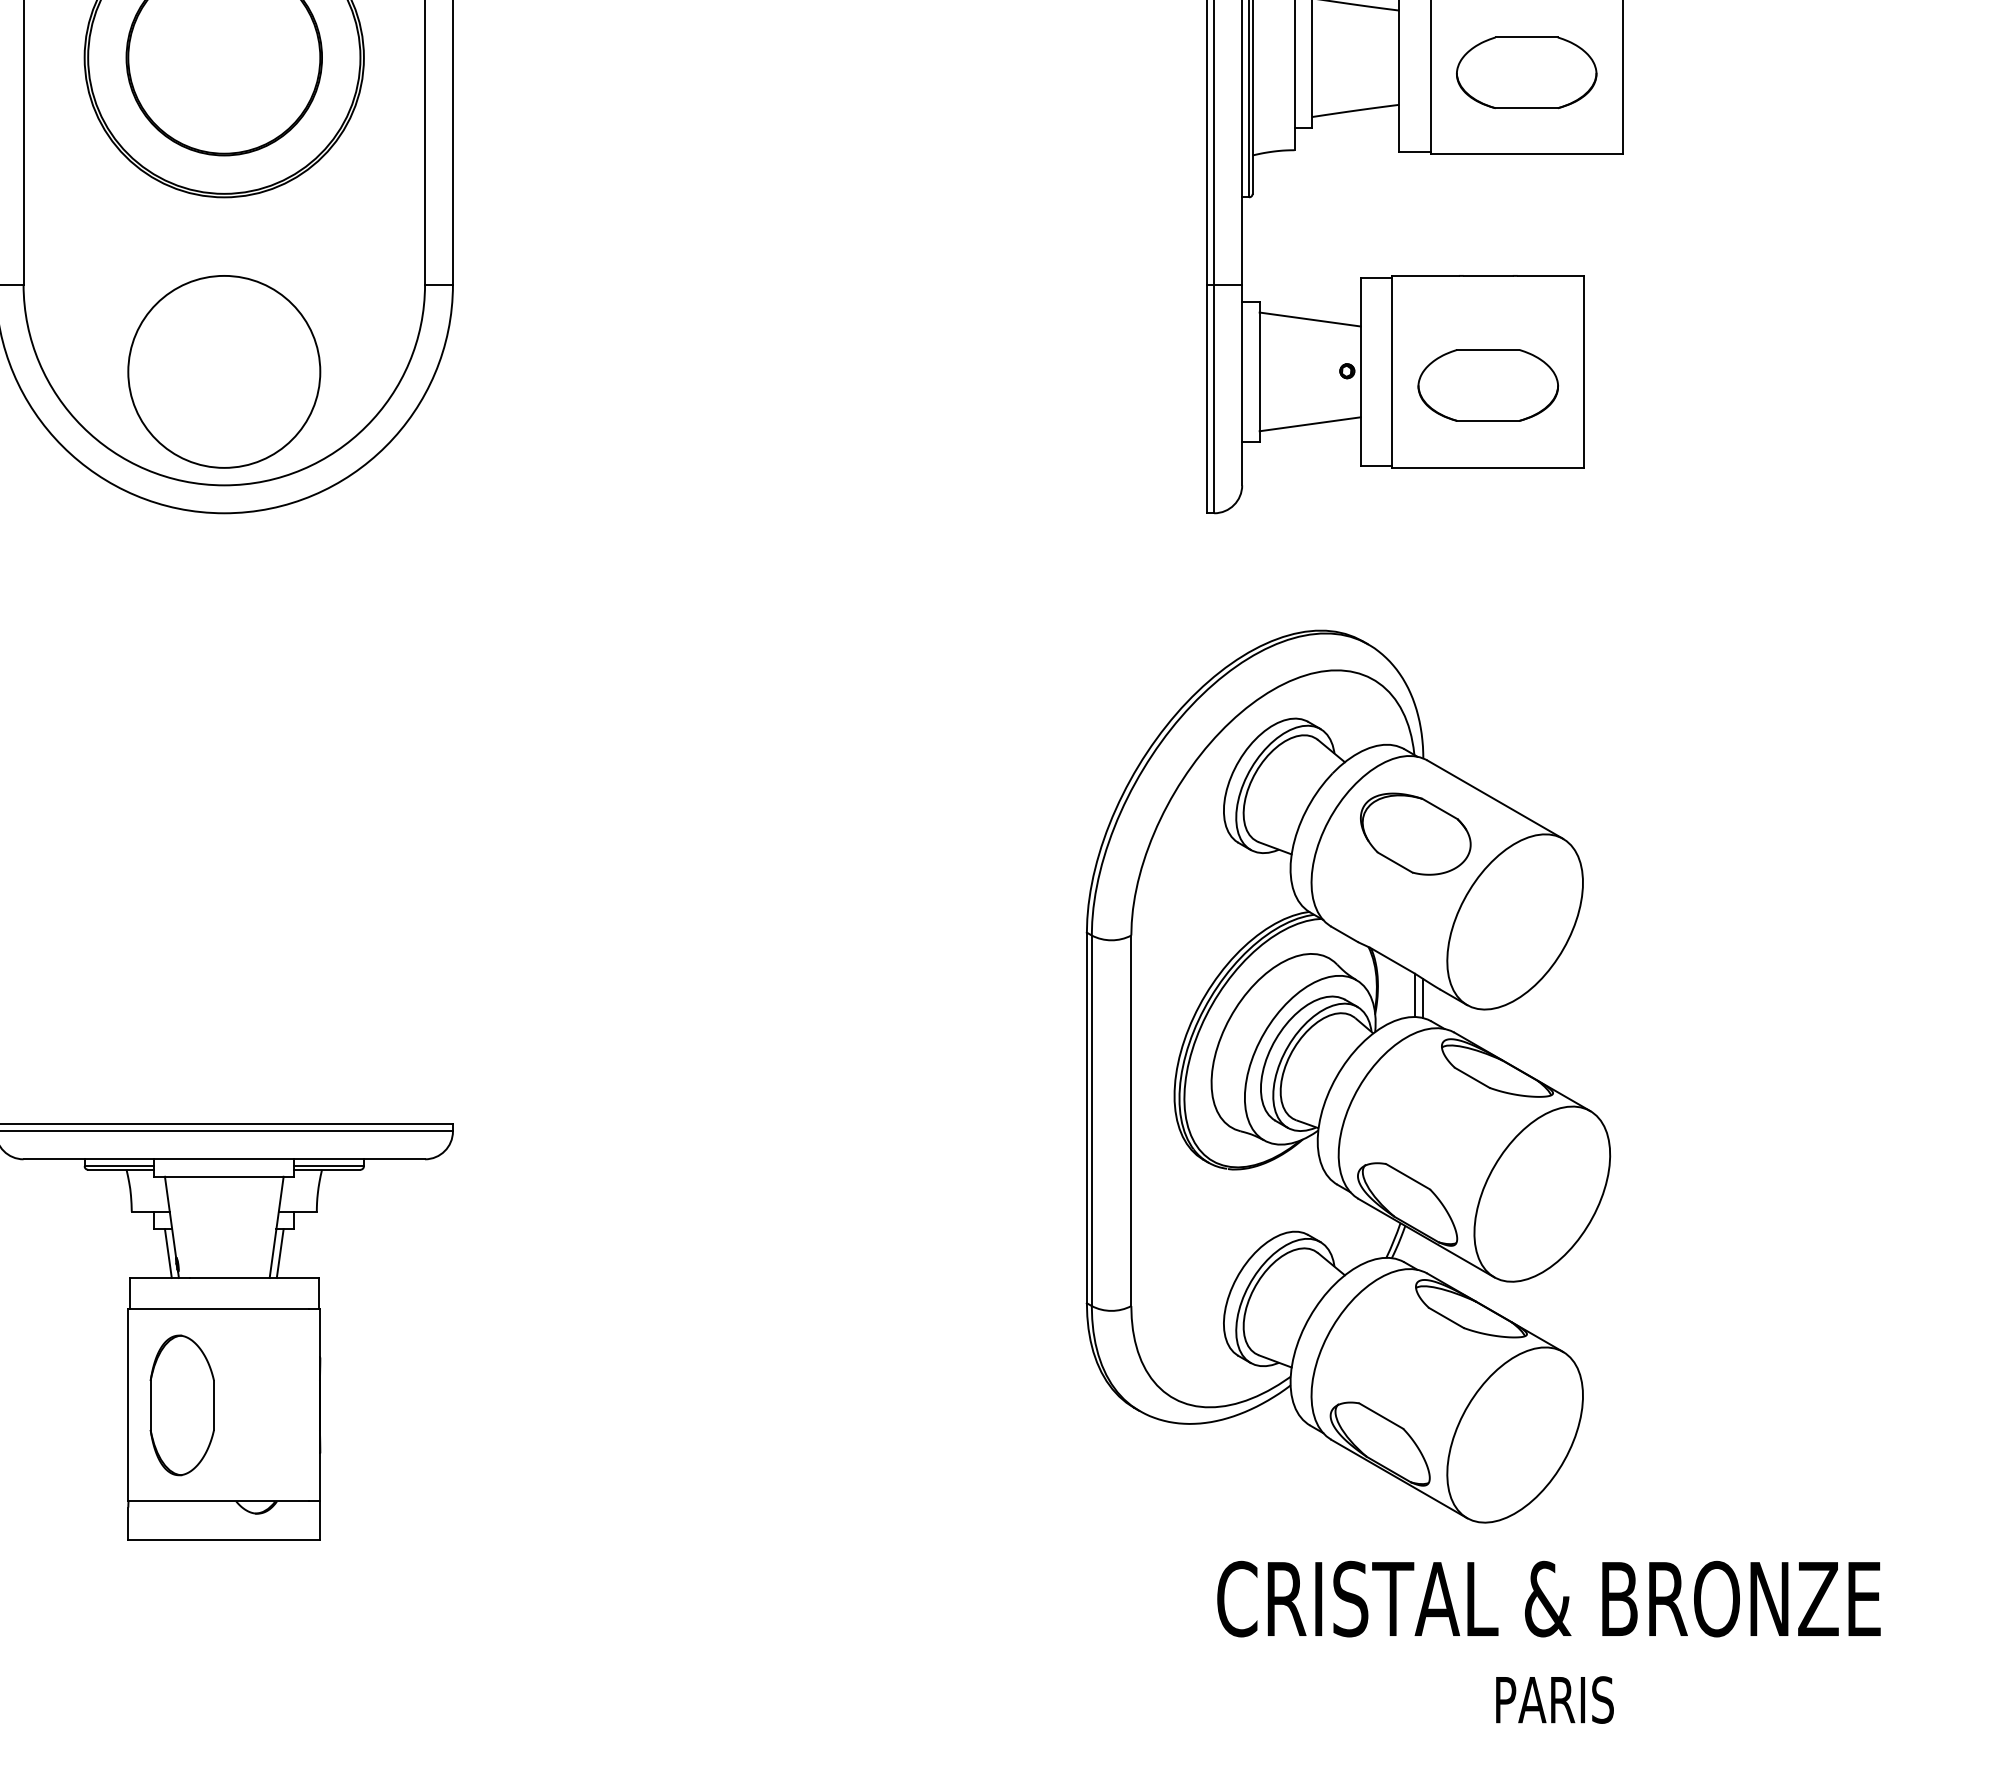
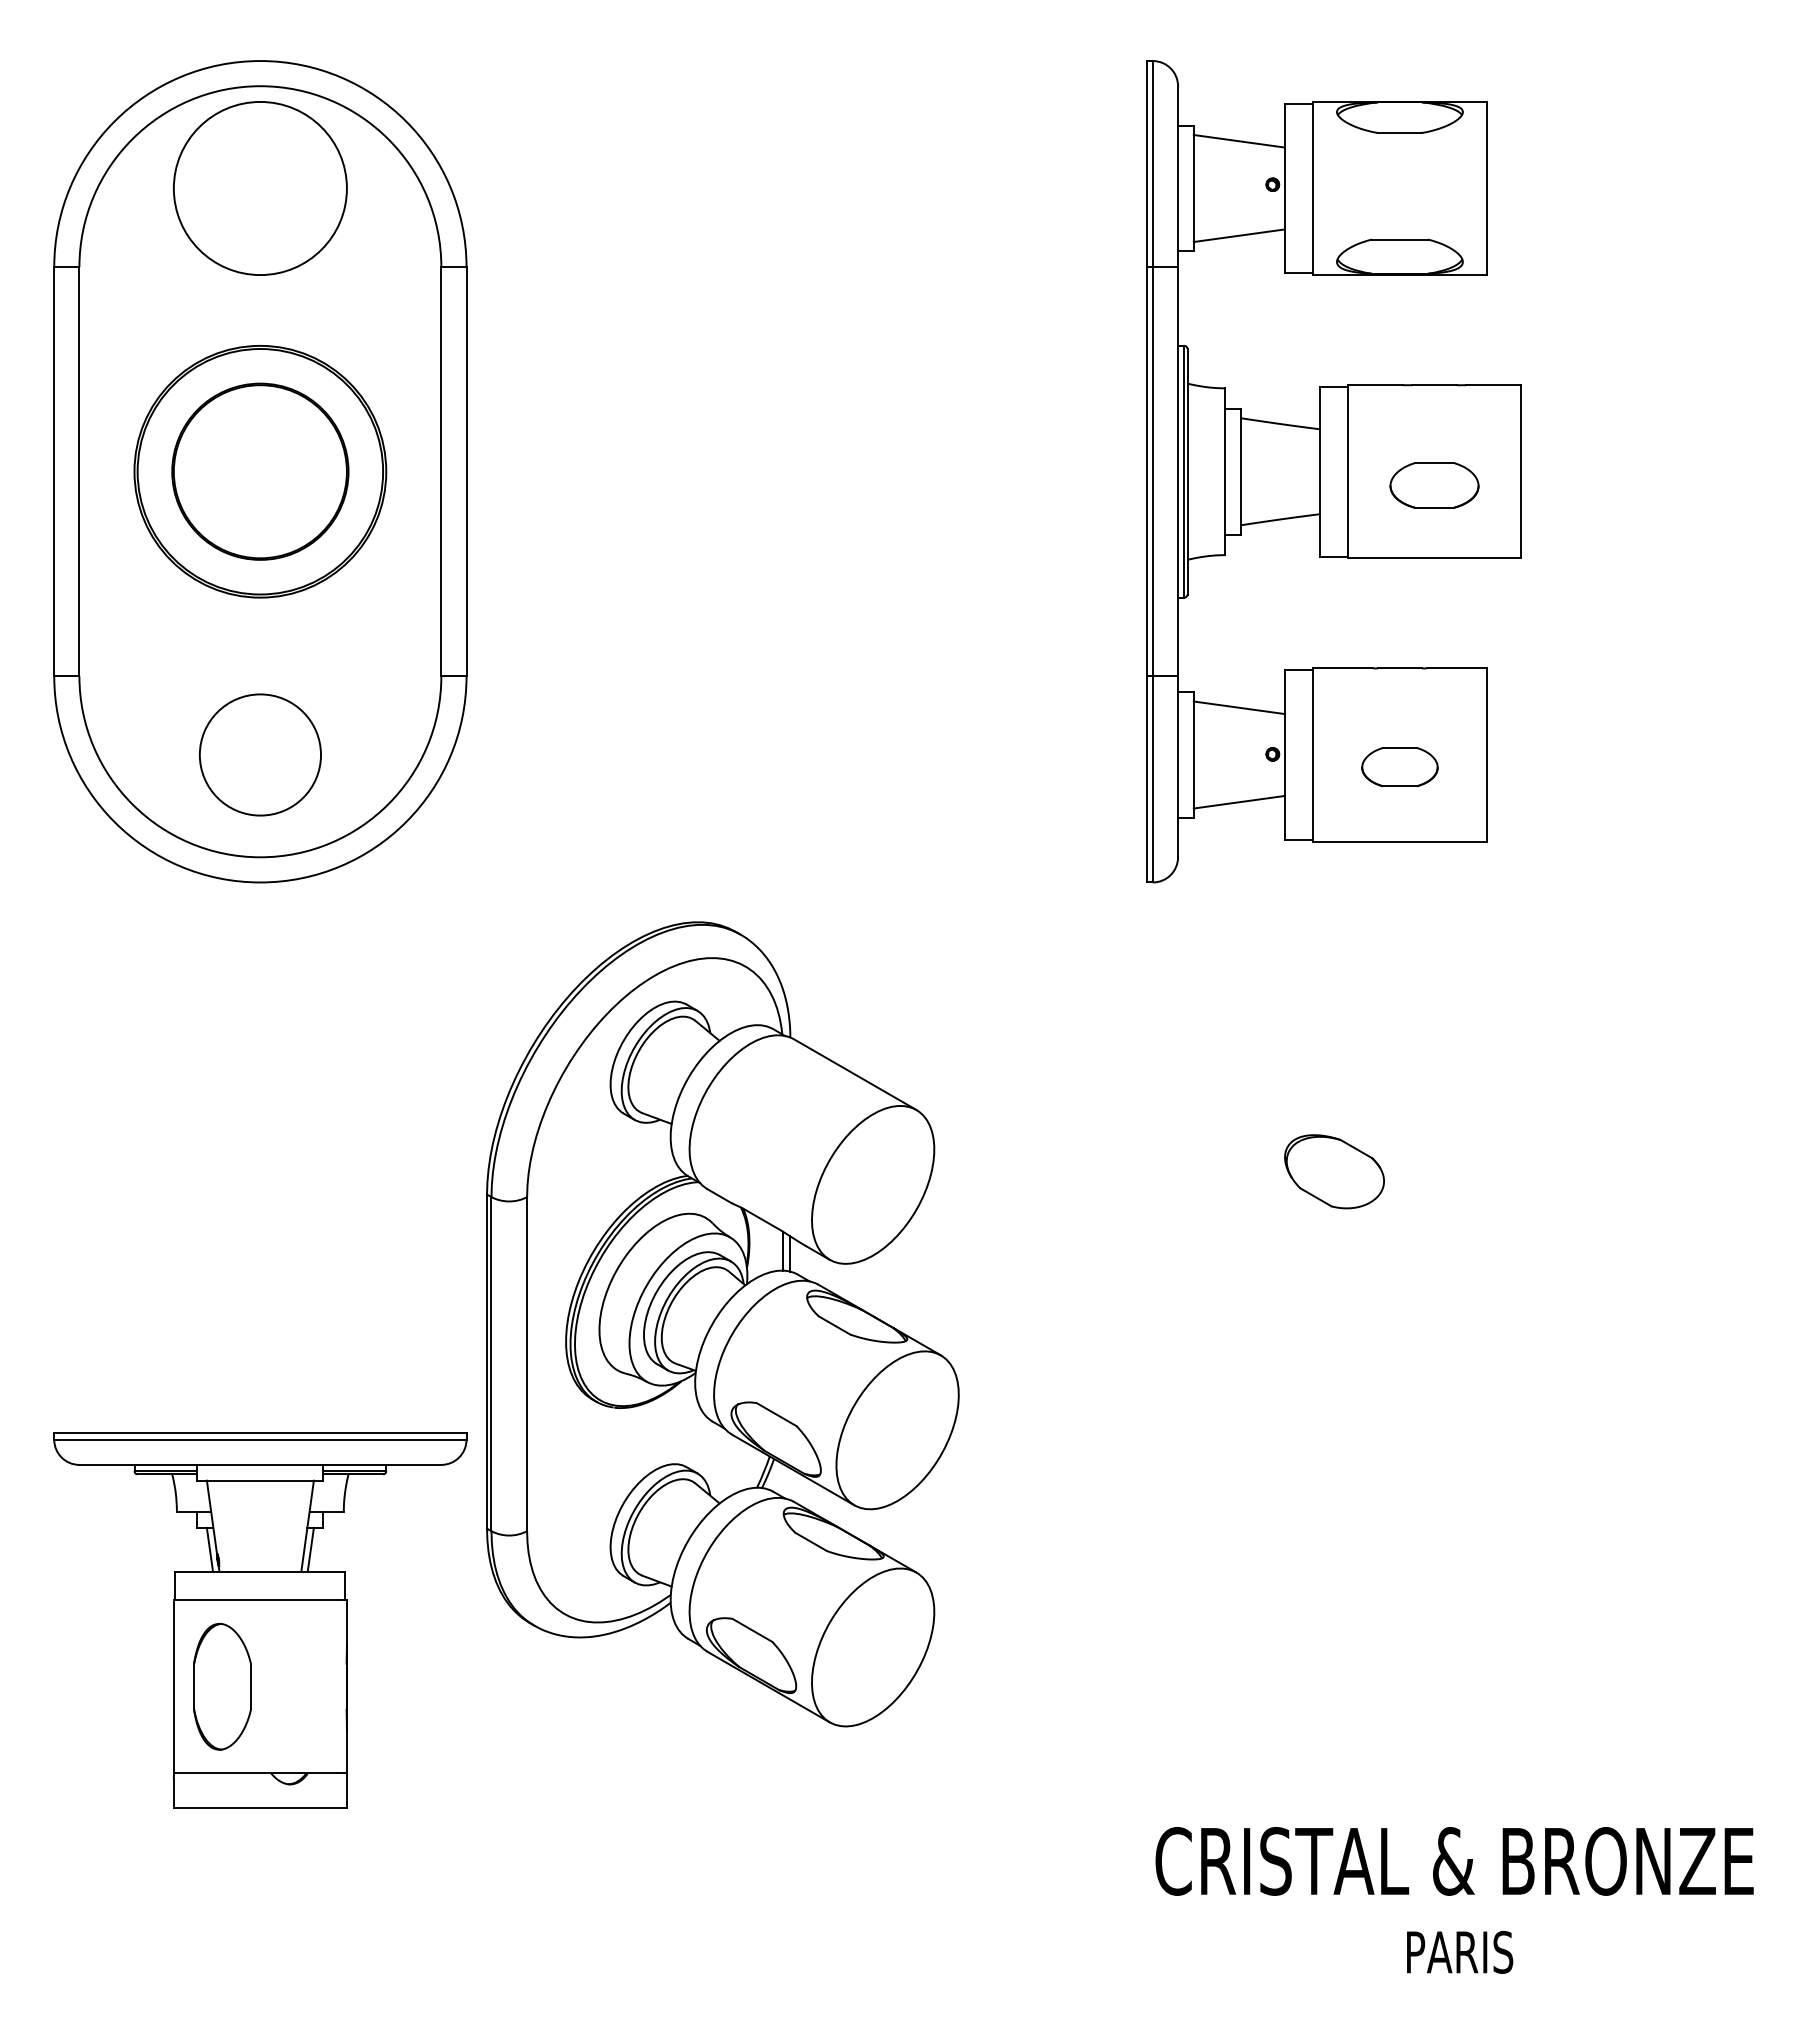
part: (1526, 72) -> (1434, 485), size x0.7
circle: (224, 371) -> (260, 754), size x0.7
part: (1487, 384) -> (1399, 766), size x0.6
part: (1348, 1076) -> (722, 1324), moved

